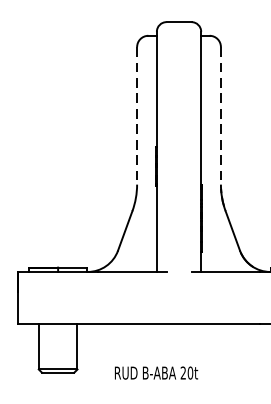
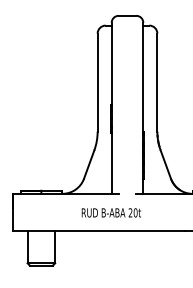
line: (136, 115) -> (97, 82), dashed -> solid
line: (221, 115) -> (157, 82), dashed -> solid
text: (155, 372) -> (110, 212), moved

